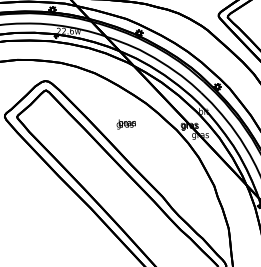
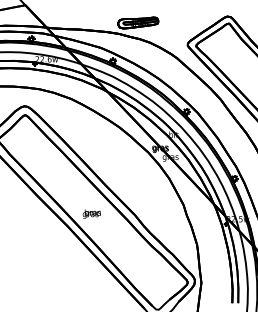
text: (125, 123) -> (91, 213), moved

